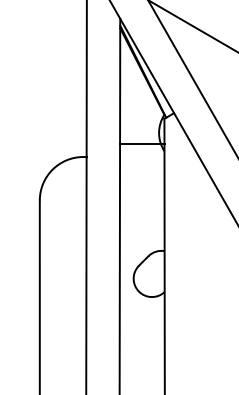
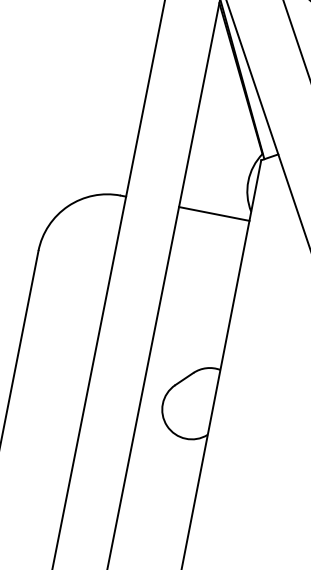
line: (142, 144) -> (214, 214), moved

